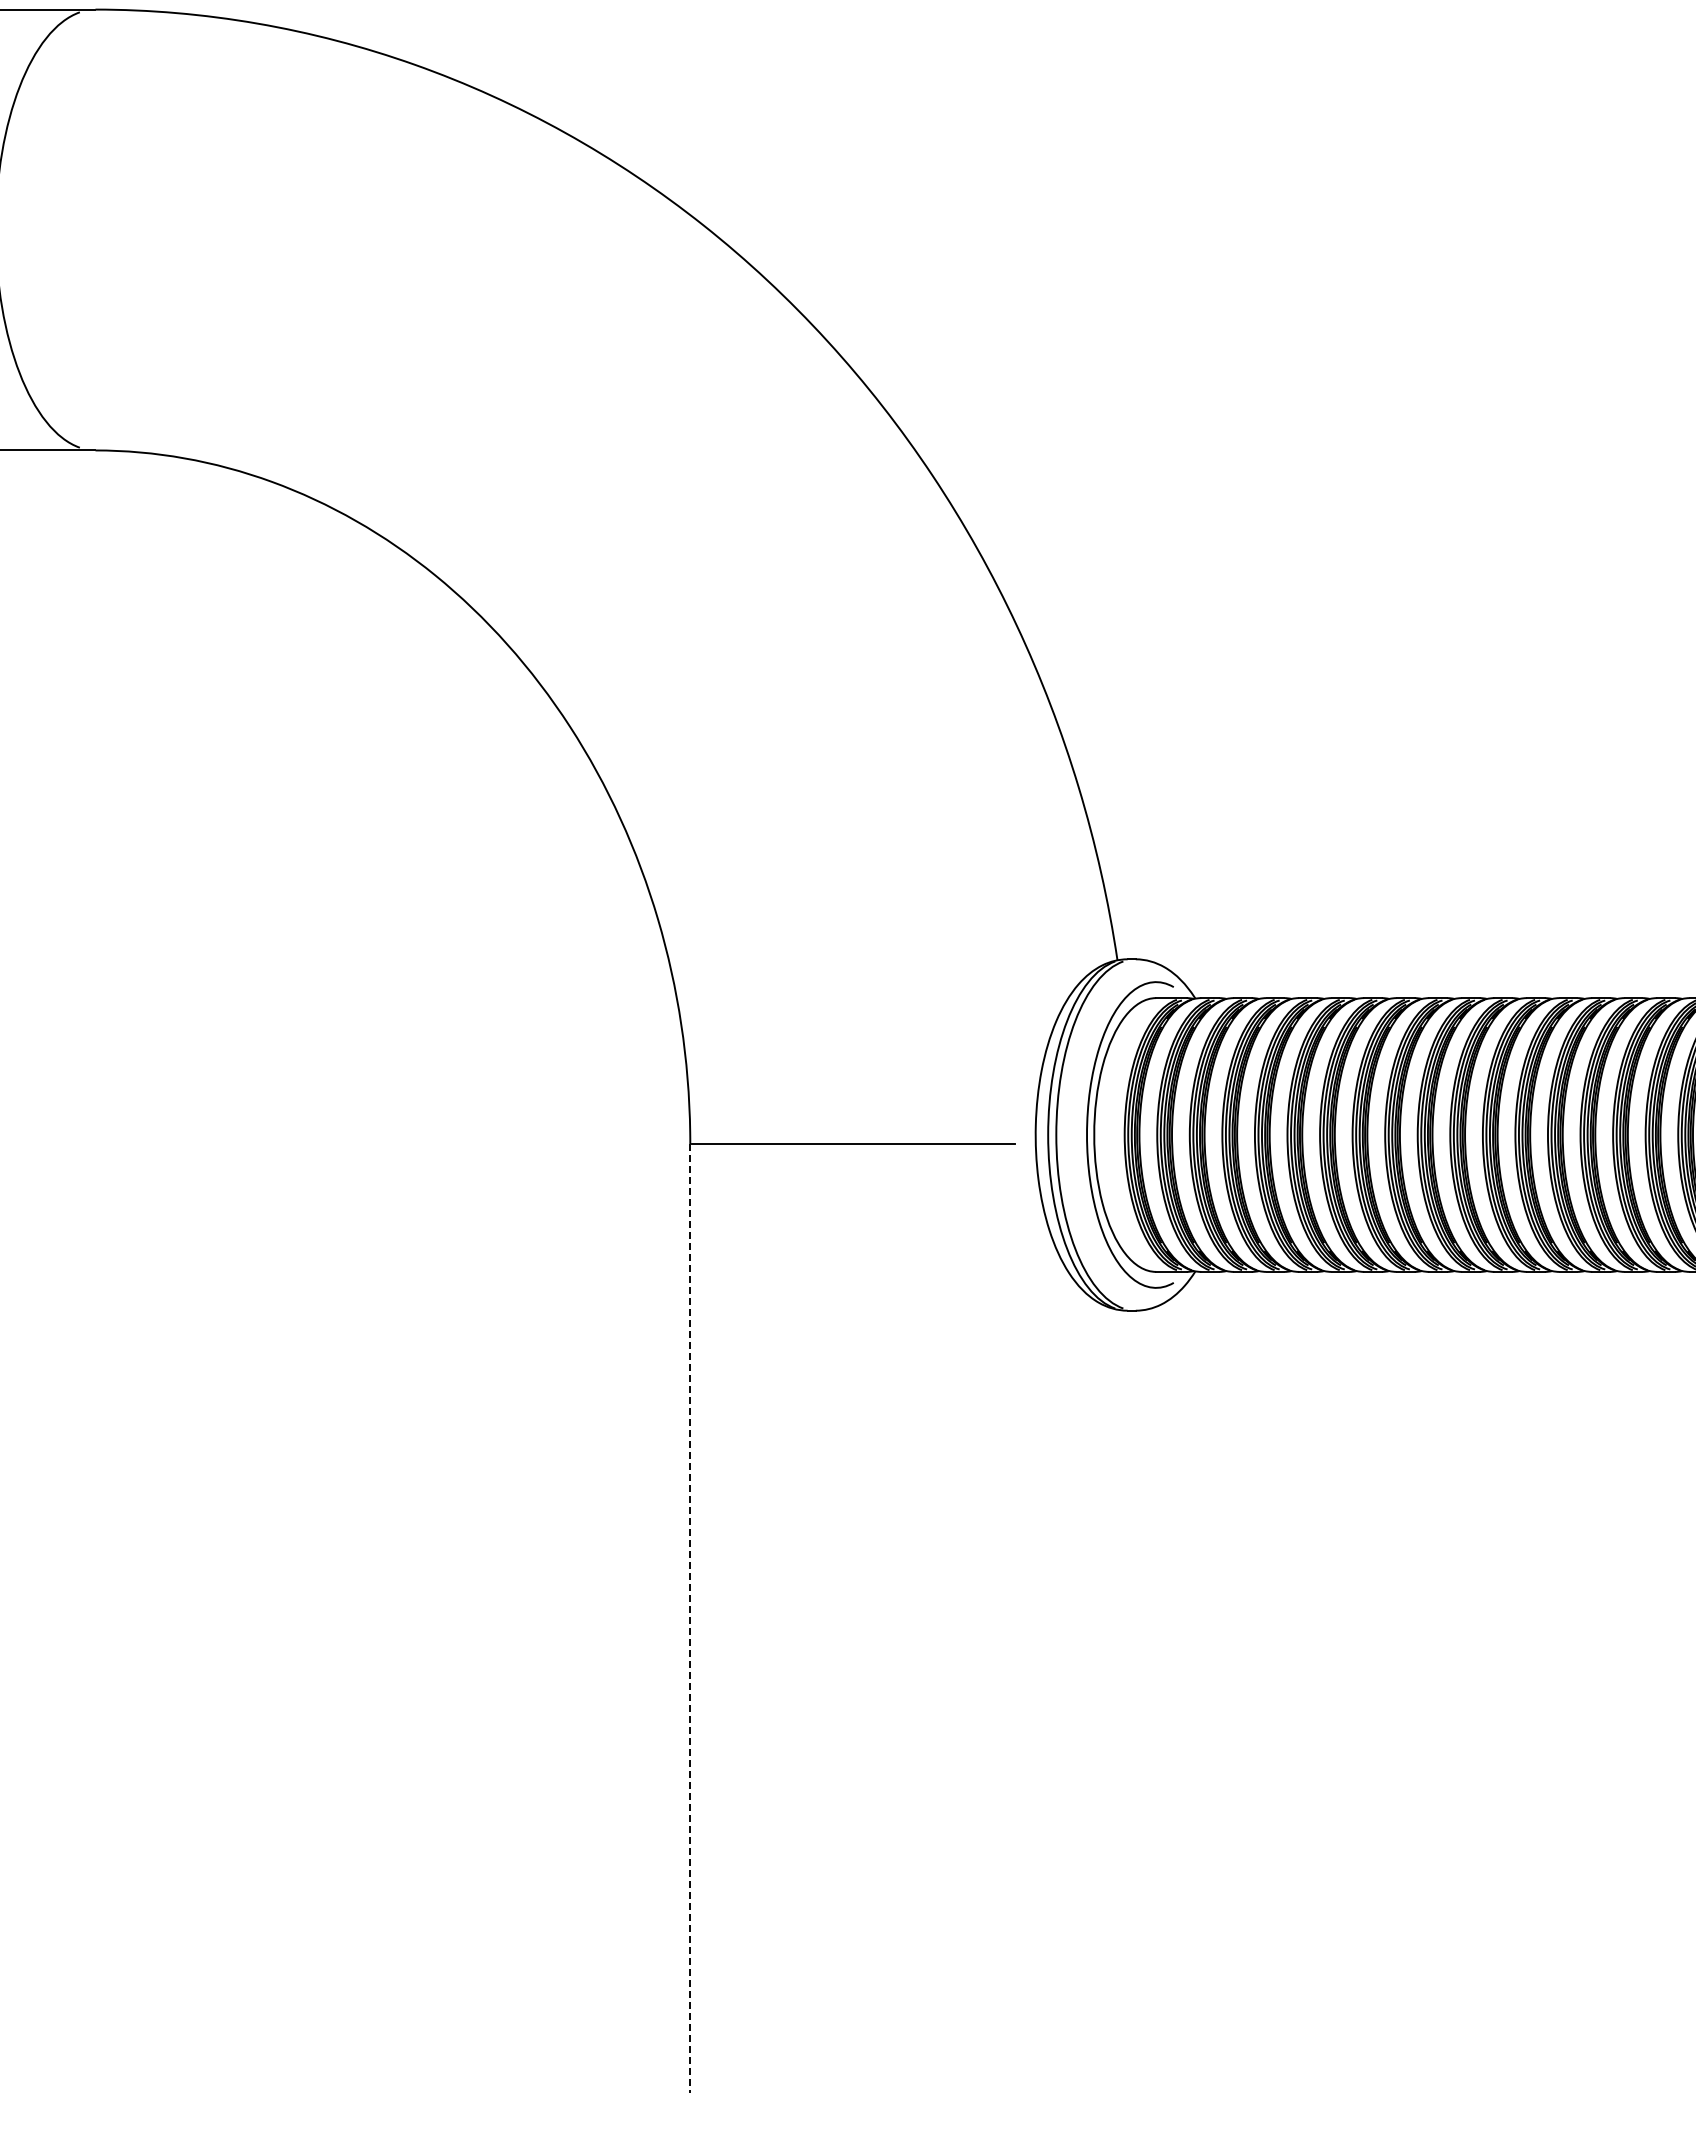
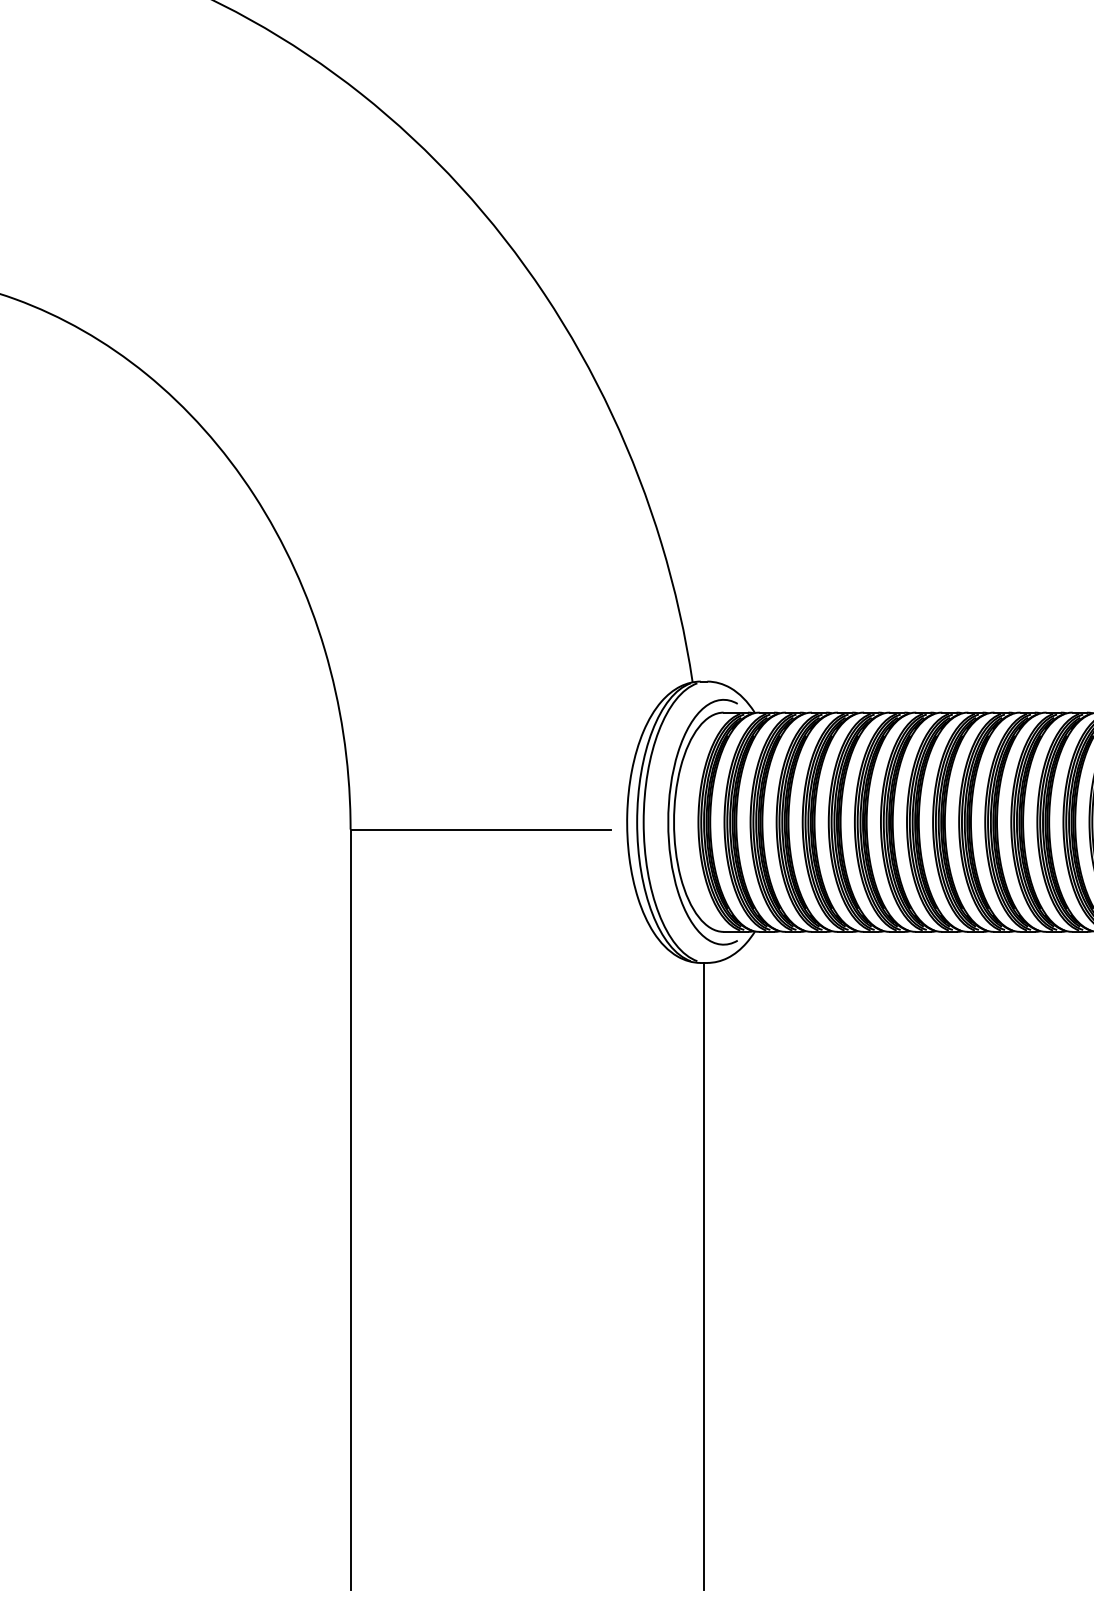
line: (690, 1618) -> (350, 1209), dashed -> solid
line: (1131, 1701) -> (703, 1275), added

